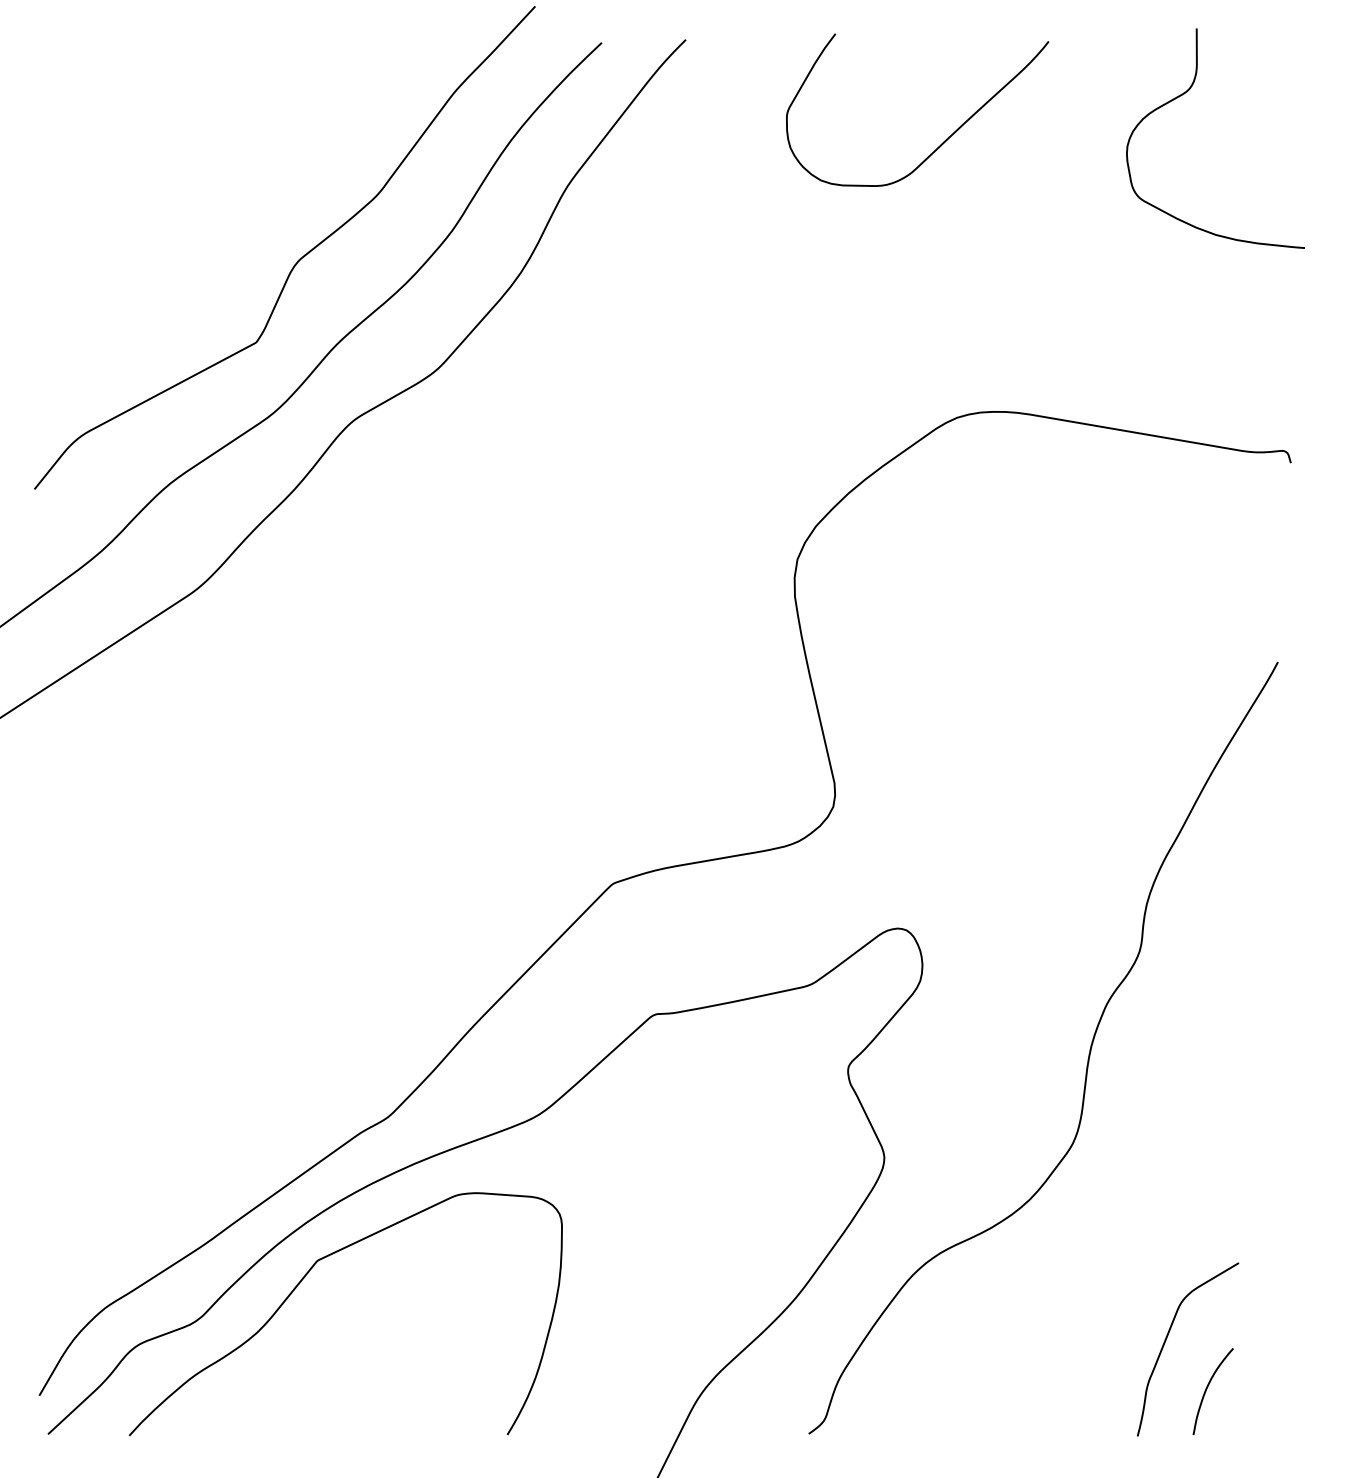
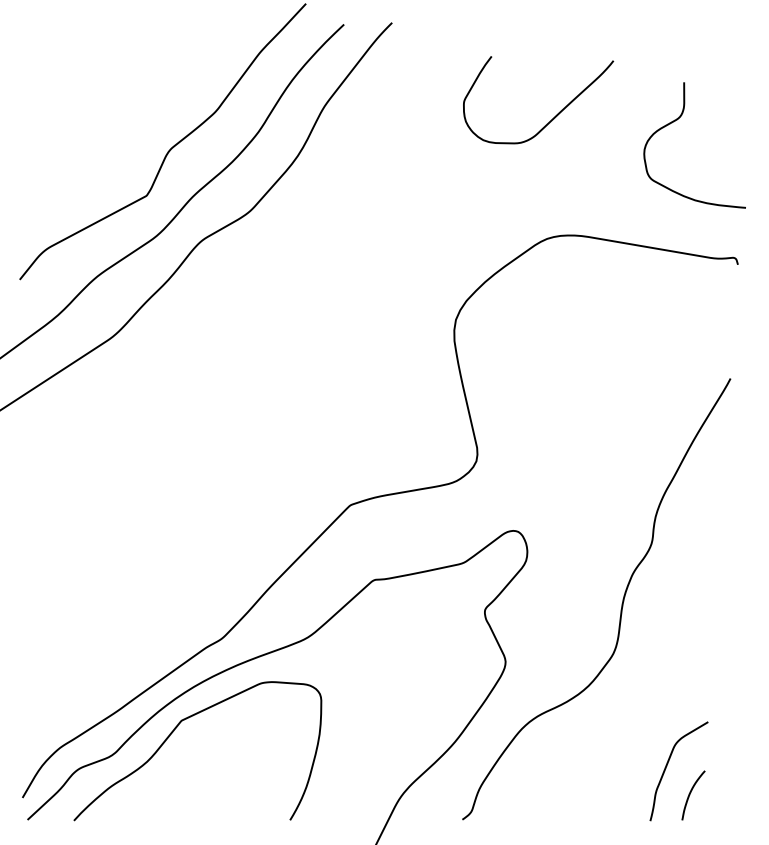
curve: (1185, 95) -> (677, 120), moved
curve: (945, 138) -> (554, 116), moved

